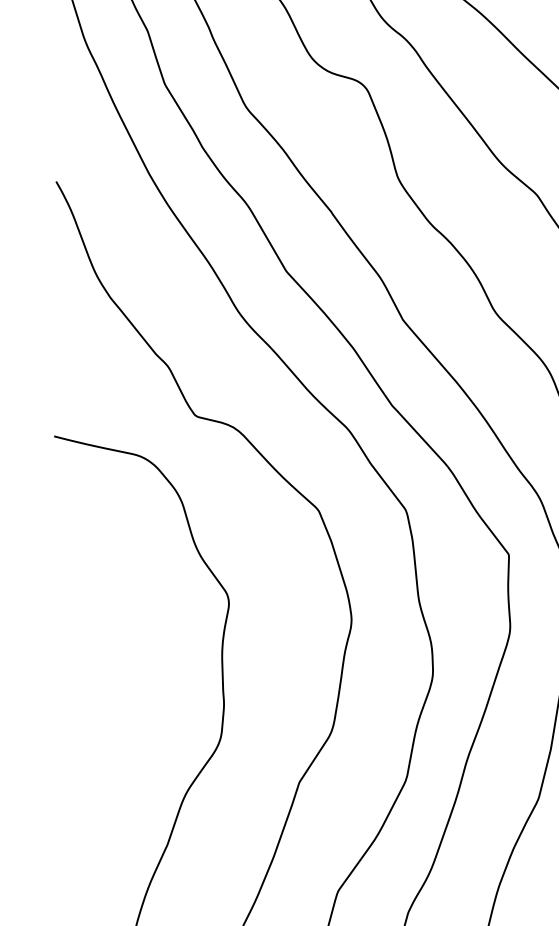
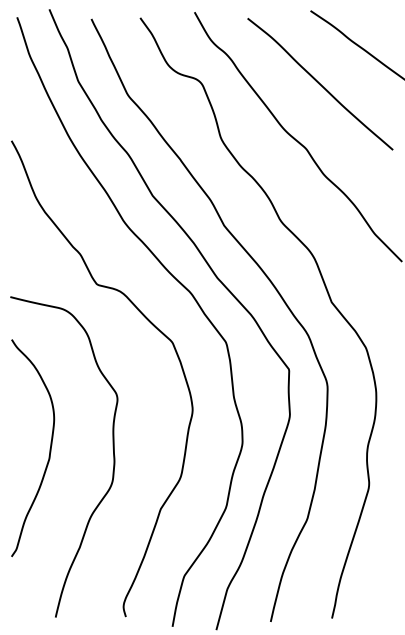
curve: (118, 683) -> (49, 448), added

